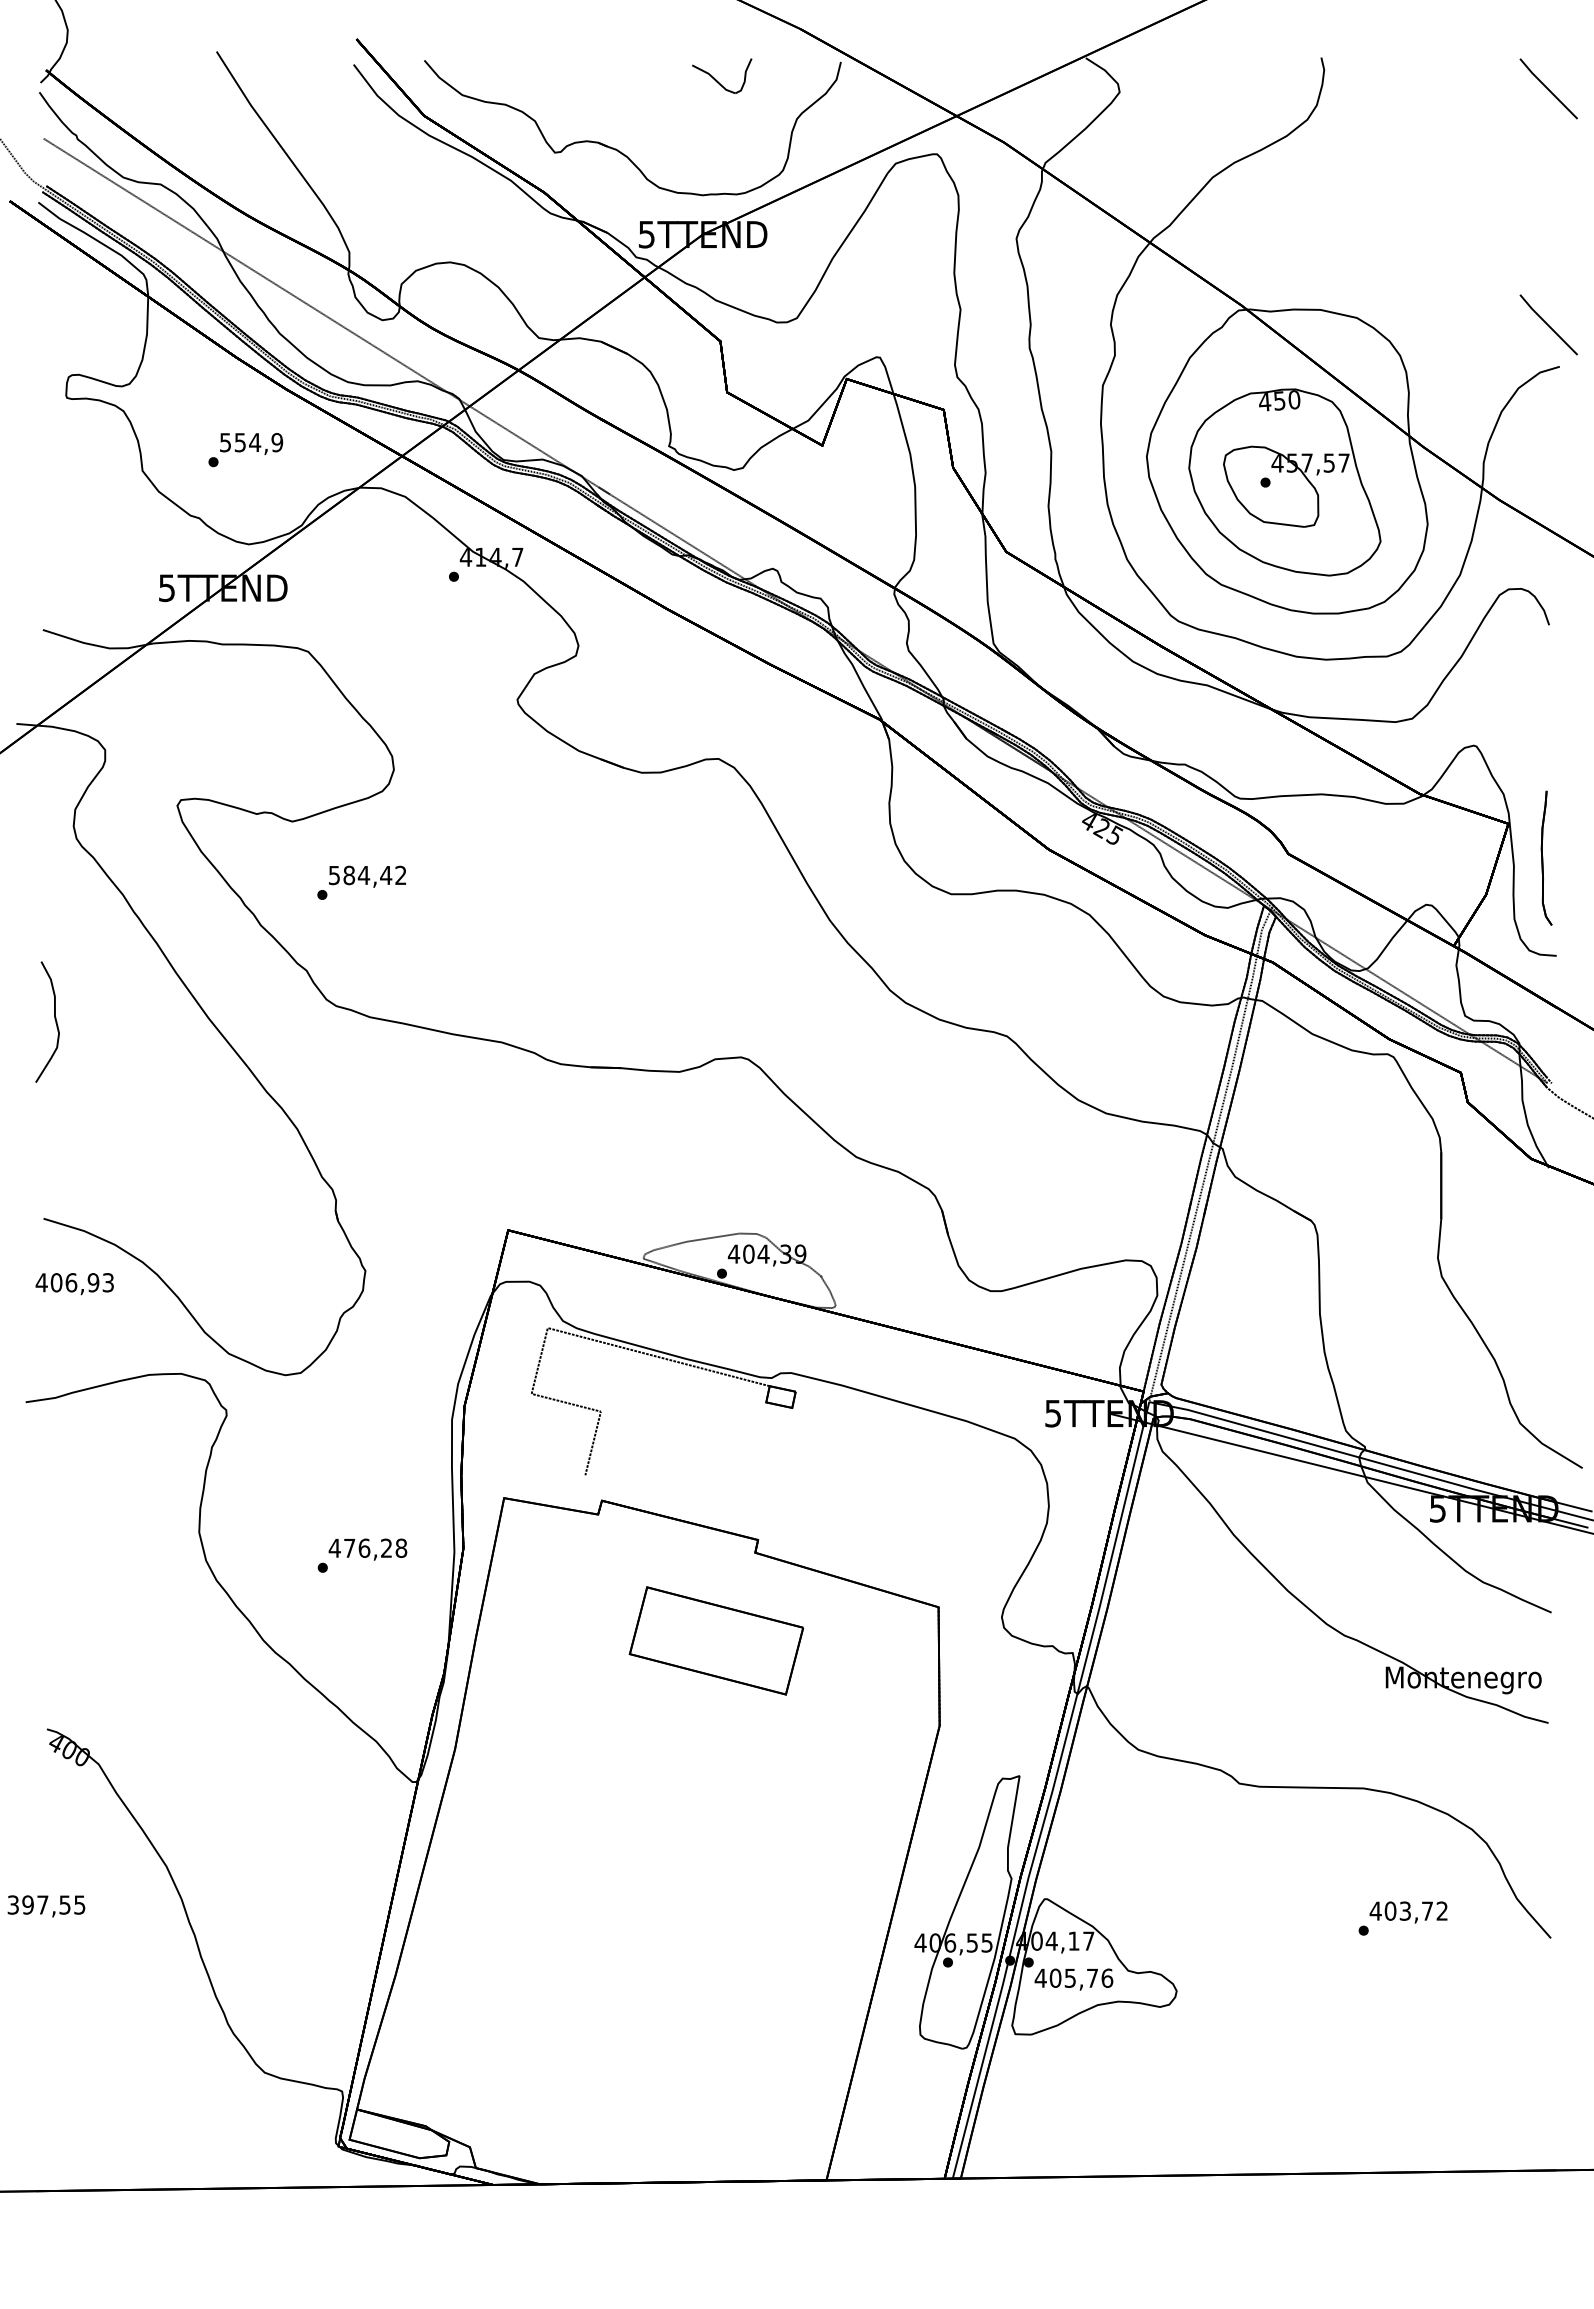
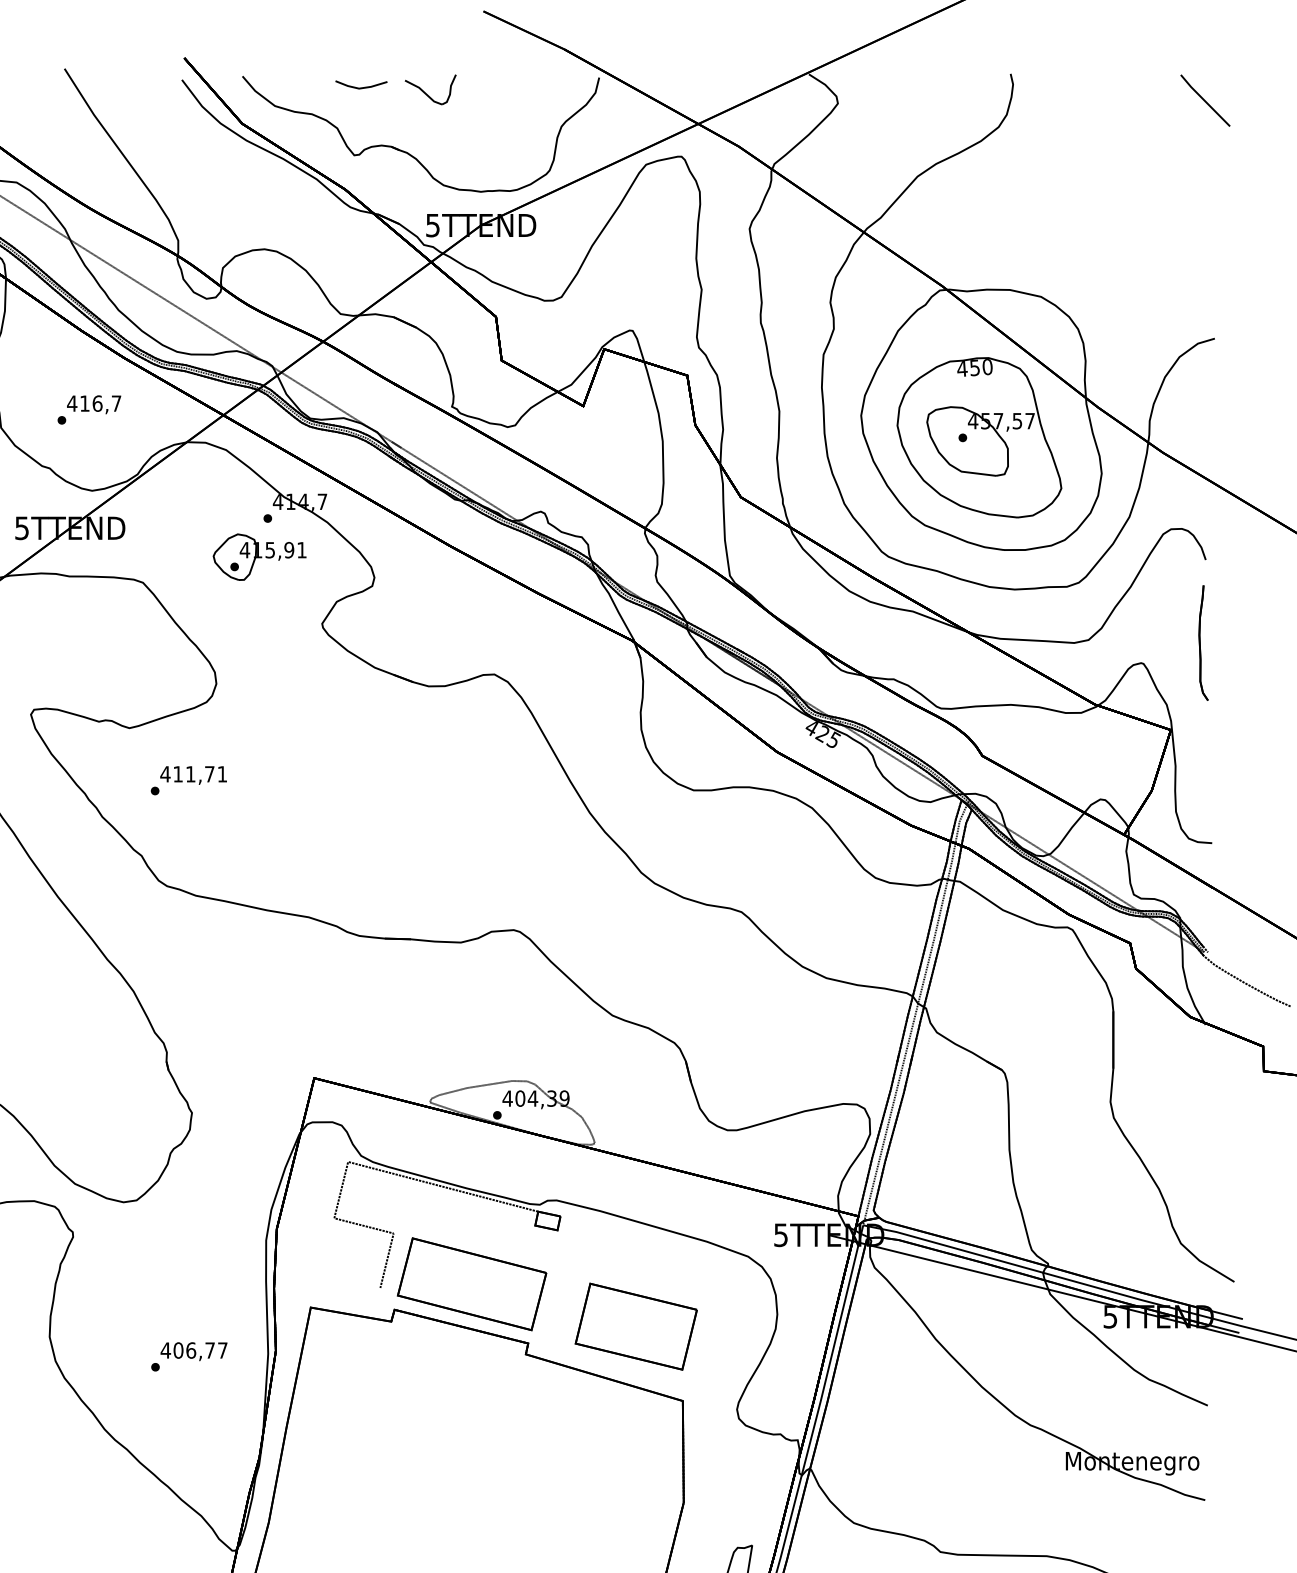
line: (562, 73) -> (360, 87), added
part: (717, 80) -> (426, 93), moved
line: (1548, 324) -> (1205, 302), removed
text: (251, 442) -> (94, 403), 554,9 -> 416,7
part: (444, 621) -> (259, 556), added
part: (1546, 857) -> (1203, 642), moved
text: (367, 875) -> (193, 774), 584,42 -> 411,71
part: (883, 1520) -> (635, 1326), added
text: (375, 1547) -> (200, 1349), 476,28 -> 406,77
part: (716, 1640) -> (472, 1283), moved

